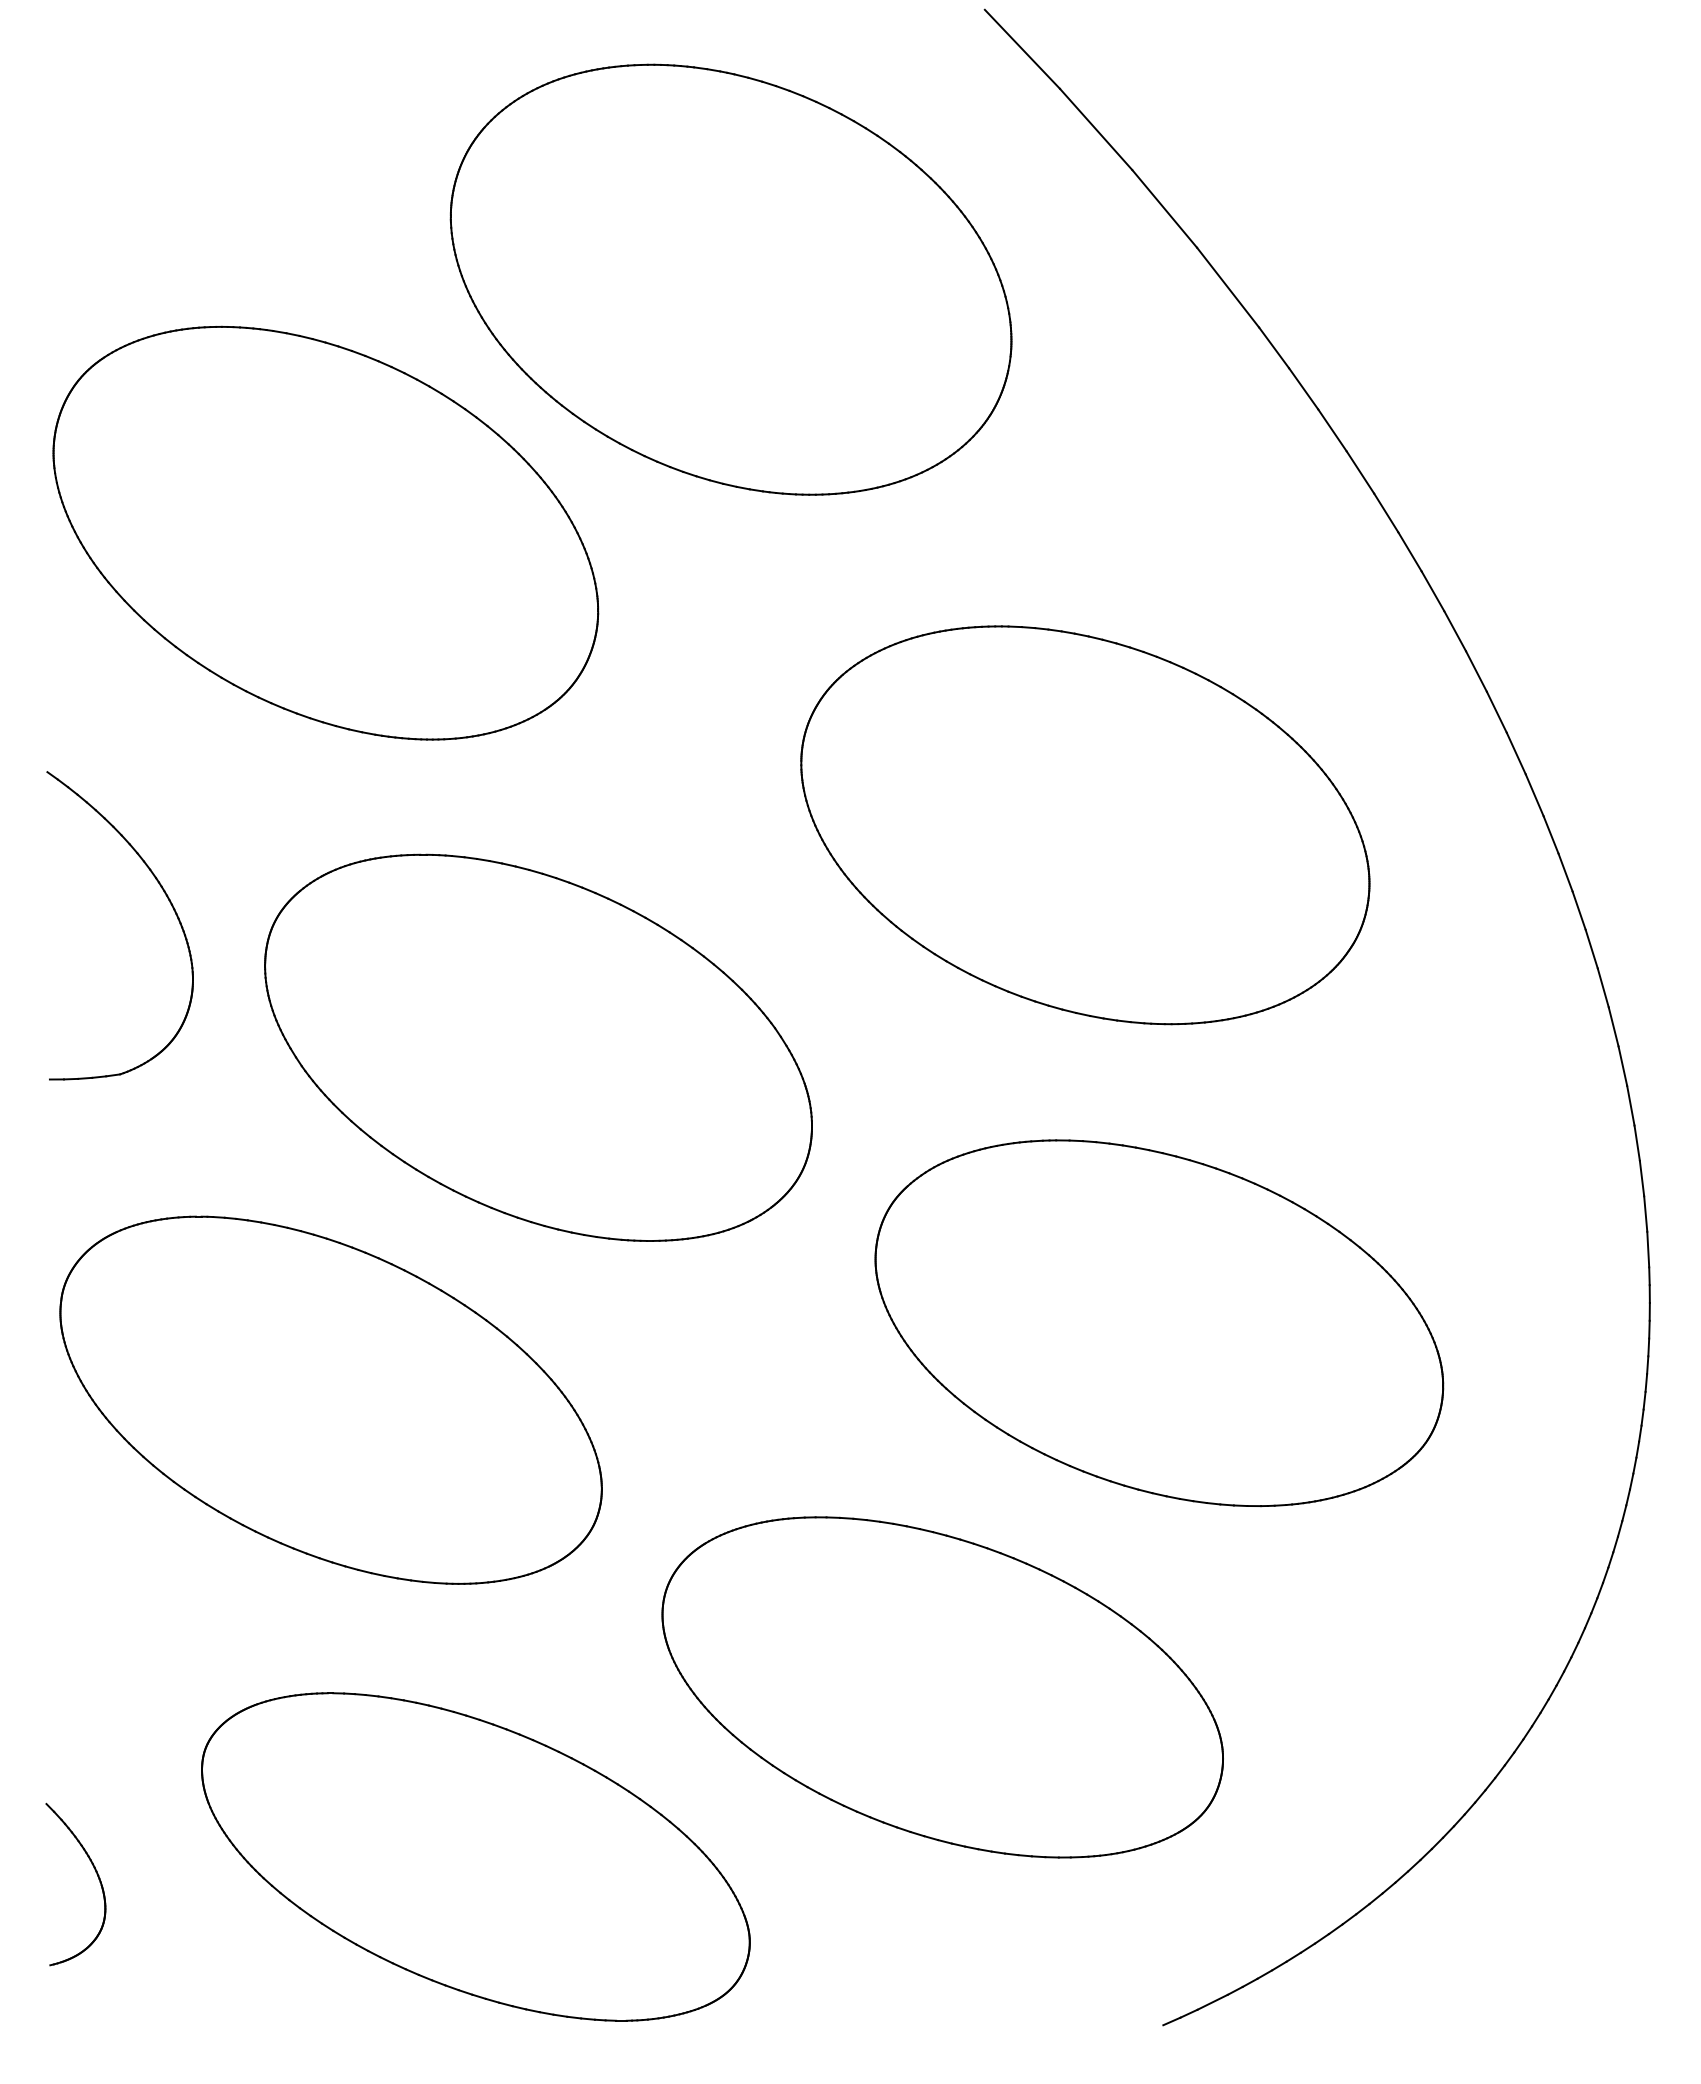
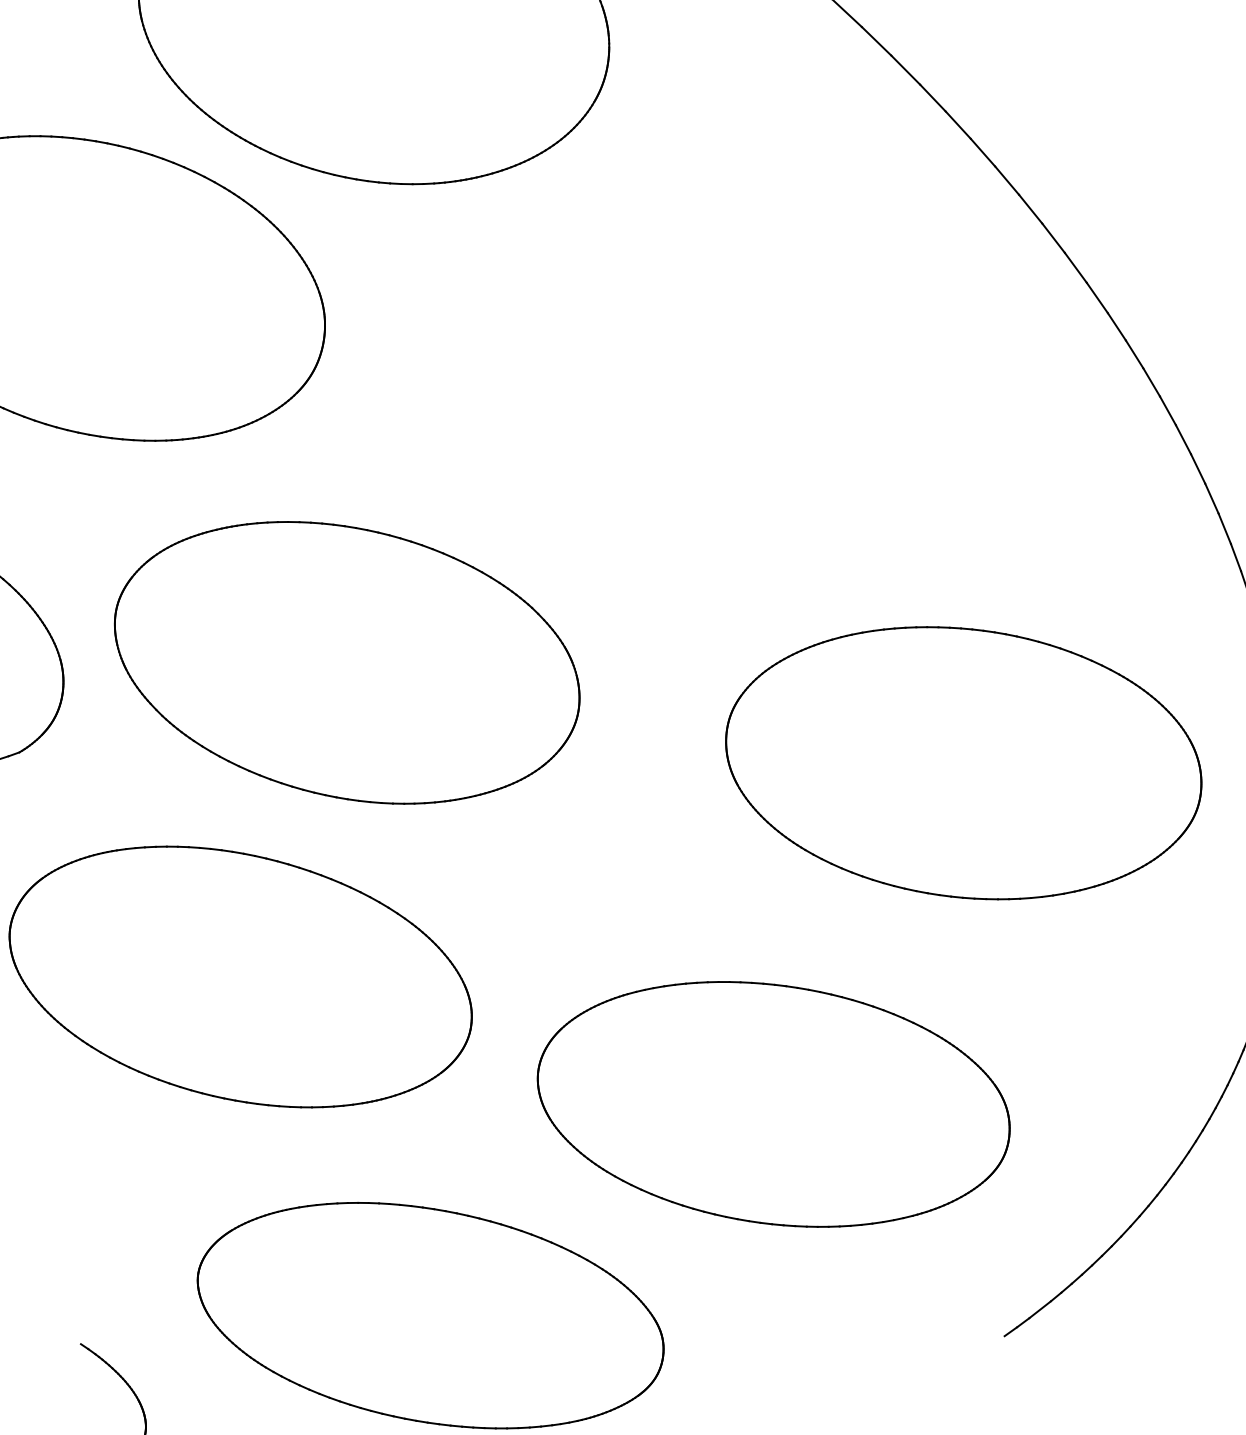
part: (1085, 825) -> (745, 395), removed
part: (1159, 1323) -> (964, 763), moved

